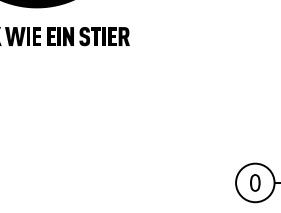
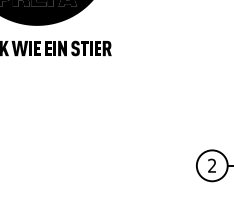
text: (255, 182) -> (212, 165), 0 -> 2

